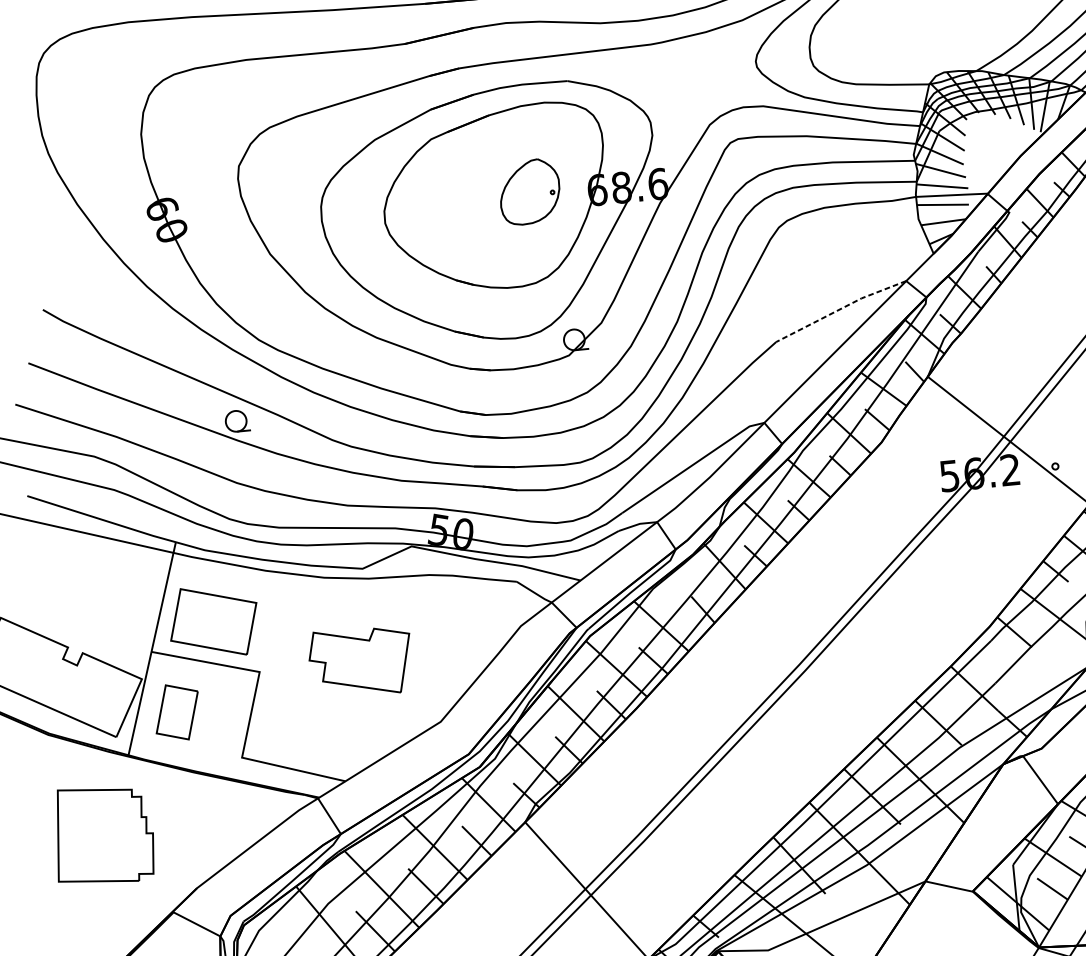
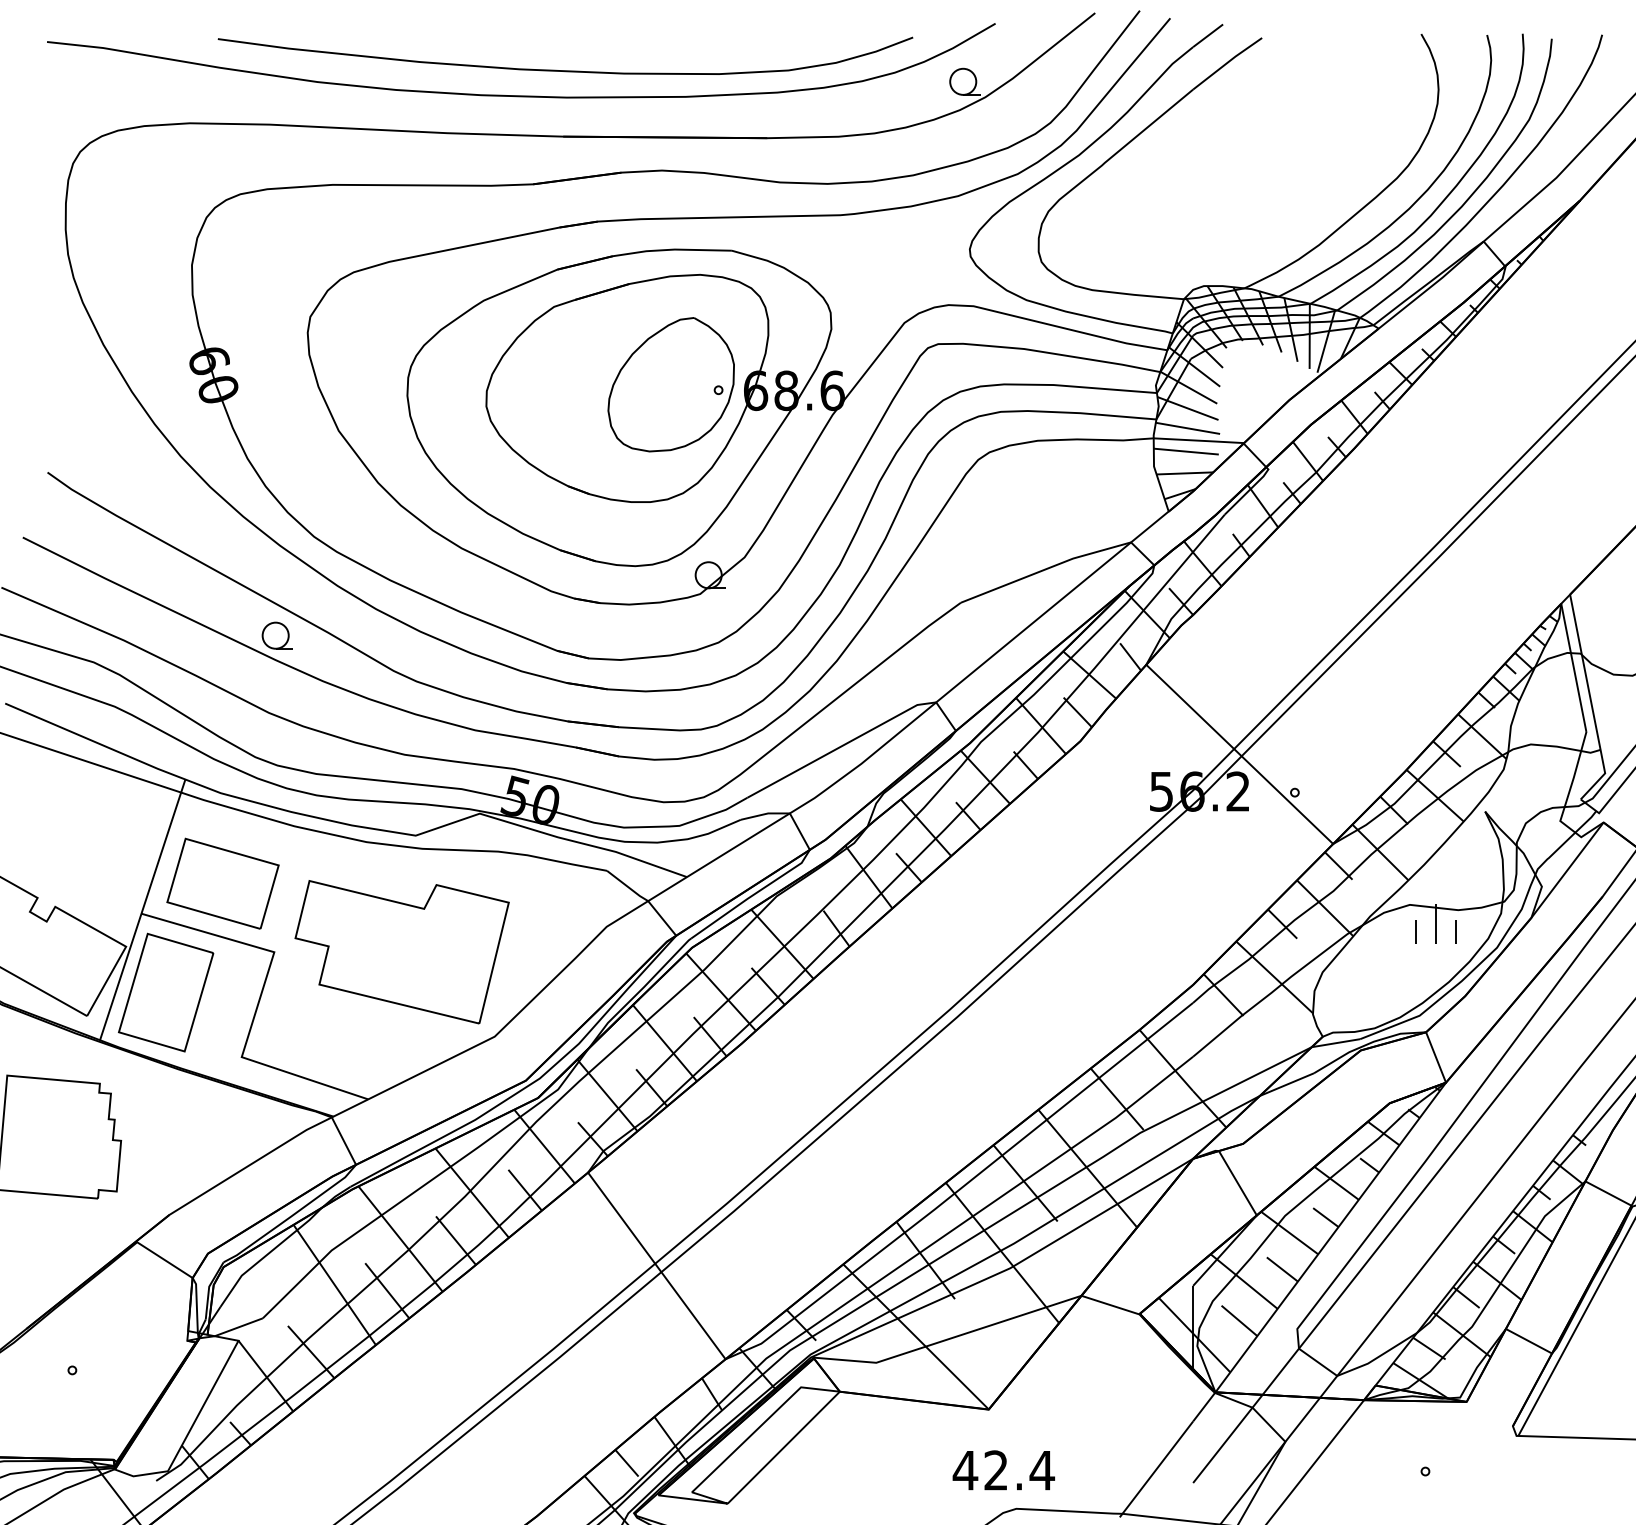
part: (529, 191) -> (670, 384), size x1.67
line: (840, 309) -> (1045, 569), dashed -> solid
part: (360, 662) -> (401, 952), size x1.67
part: (177, 712) -> (166, 992), size x1.67

